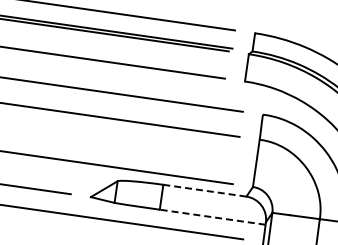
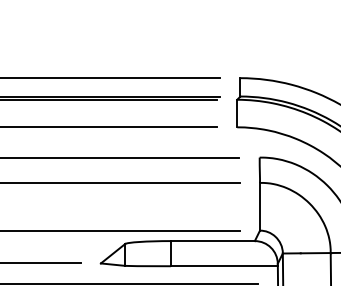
line: (204, 191) -> (212, 241), dashed -> solid
line: (211, 217) -> (223, 266), dashed -> solid

